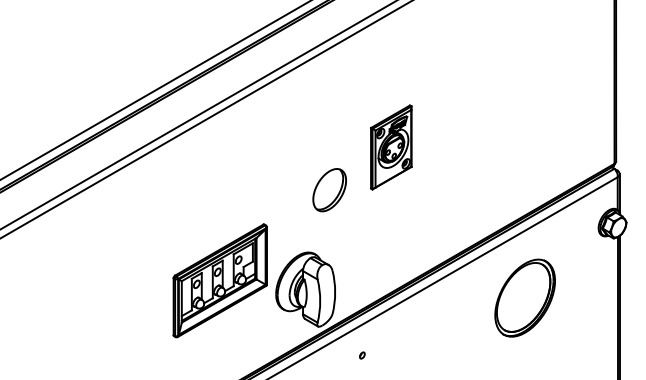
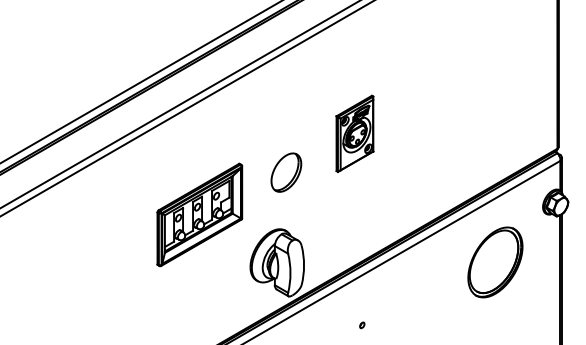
part: (329, 190) -> (286, 172), moved
part: (219, 280) -> (199, 214), moved
part: (524, 297) -> (494, 261), moved
part: (362, 355) -> (362, 325), moved

